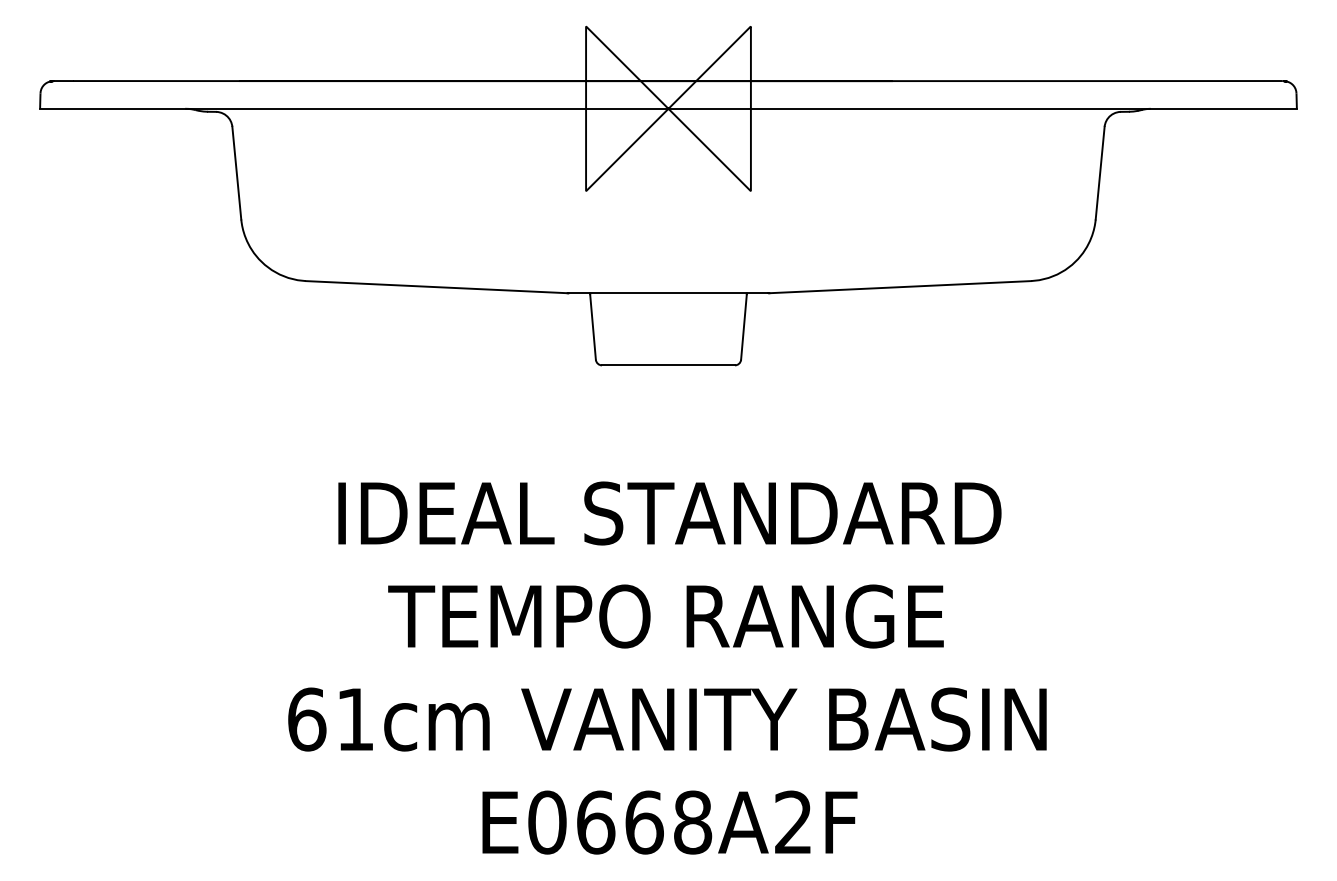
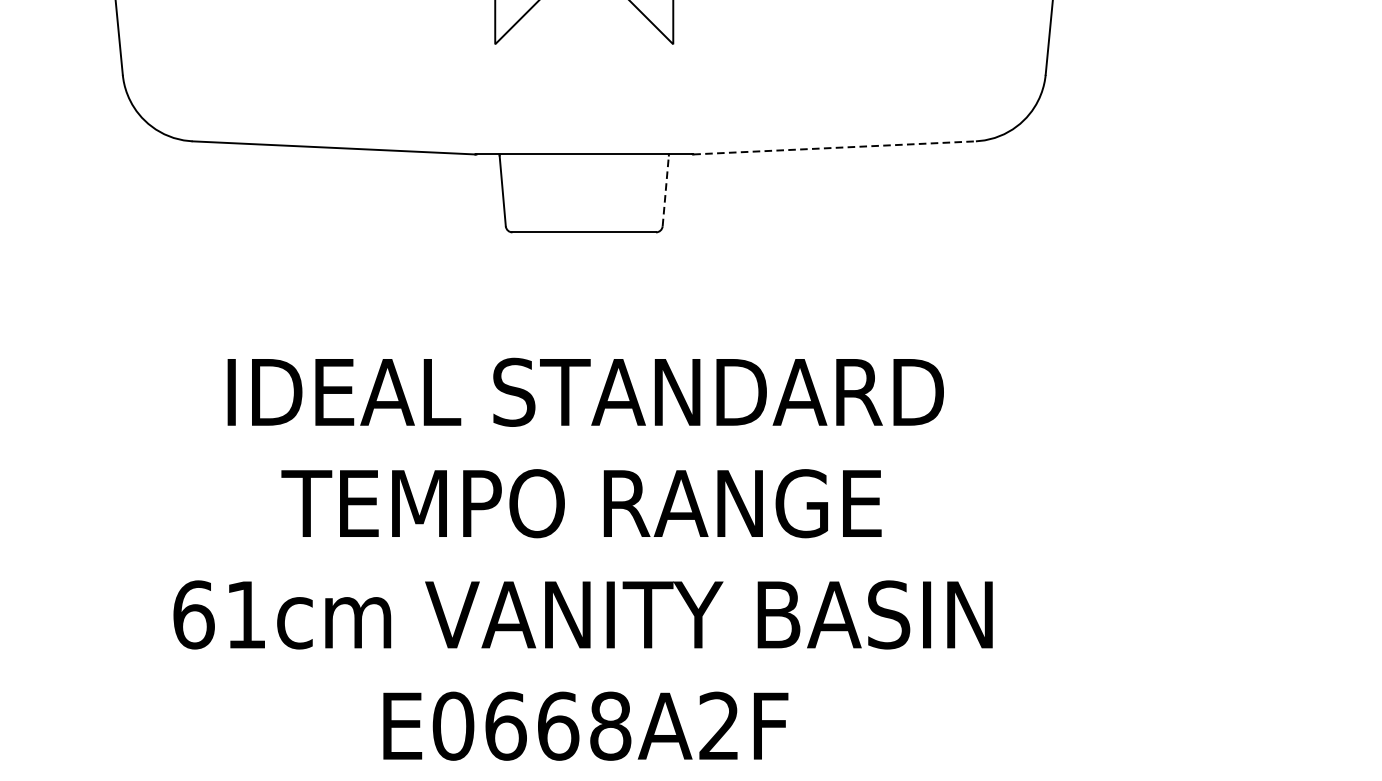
line: (900, 287) -> (834, 148), solid -> dashed
line: (743, 327) -> (665, 191), solid -> dashed

